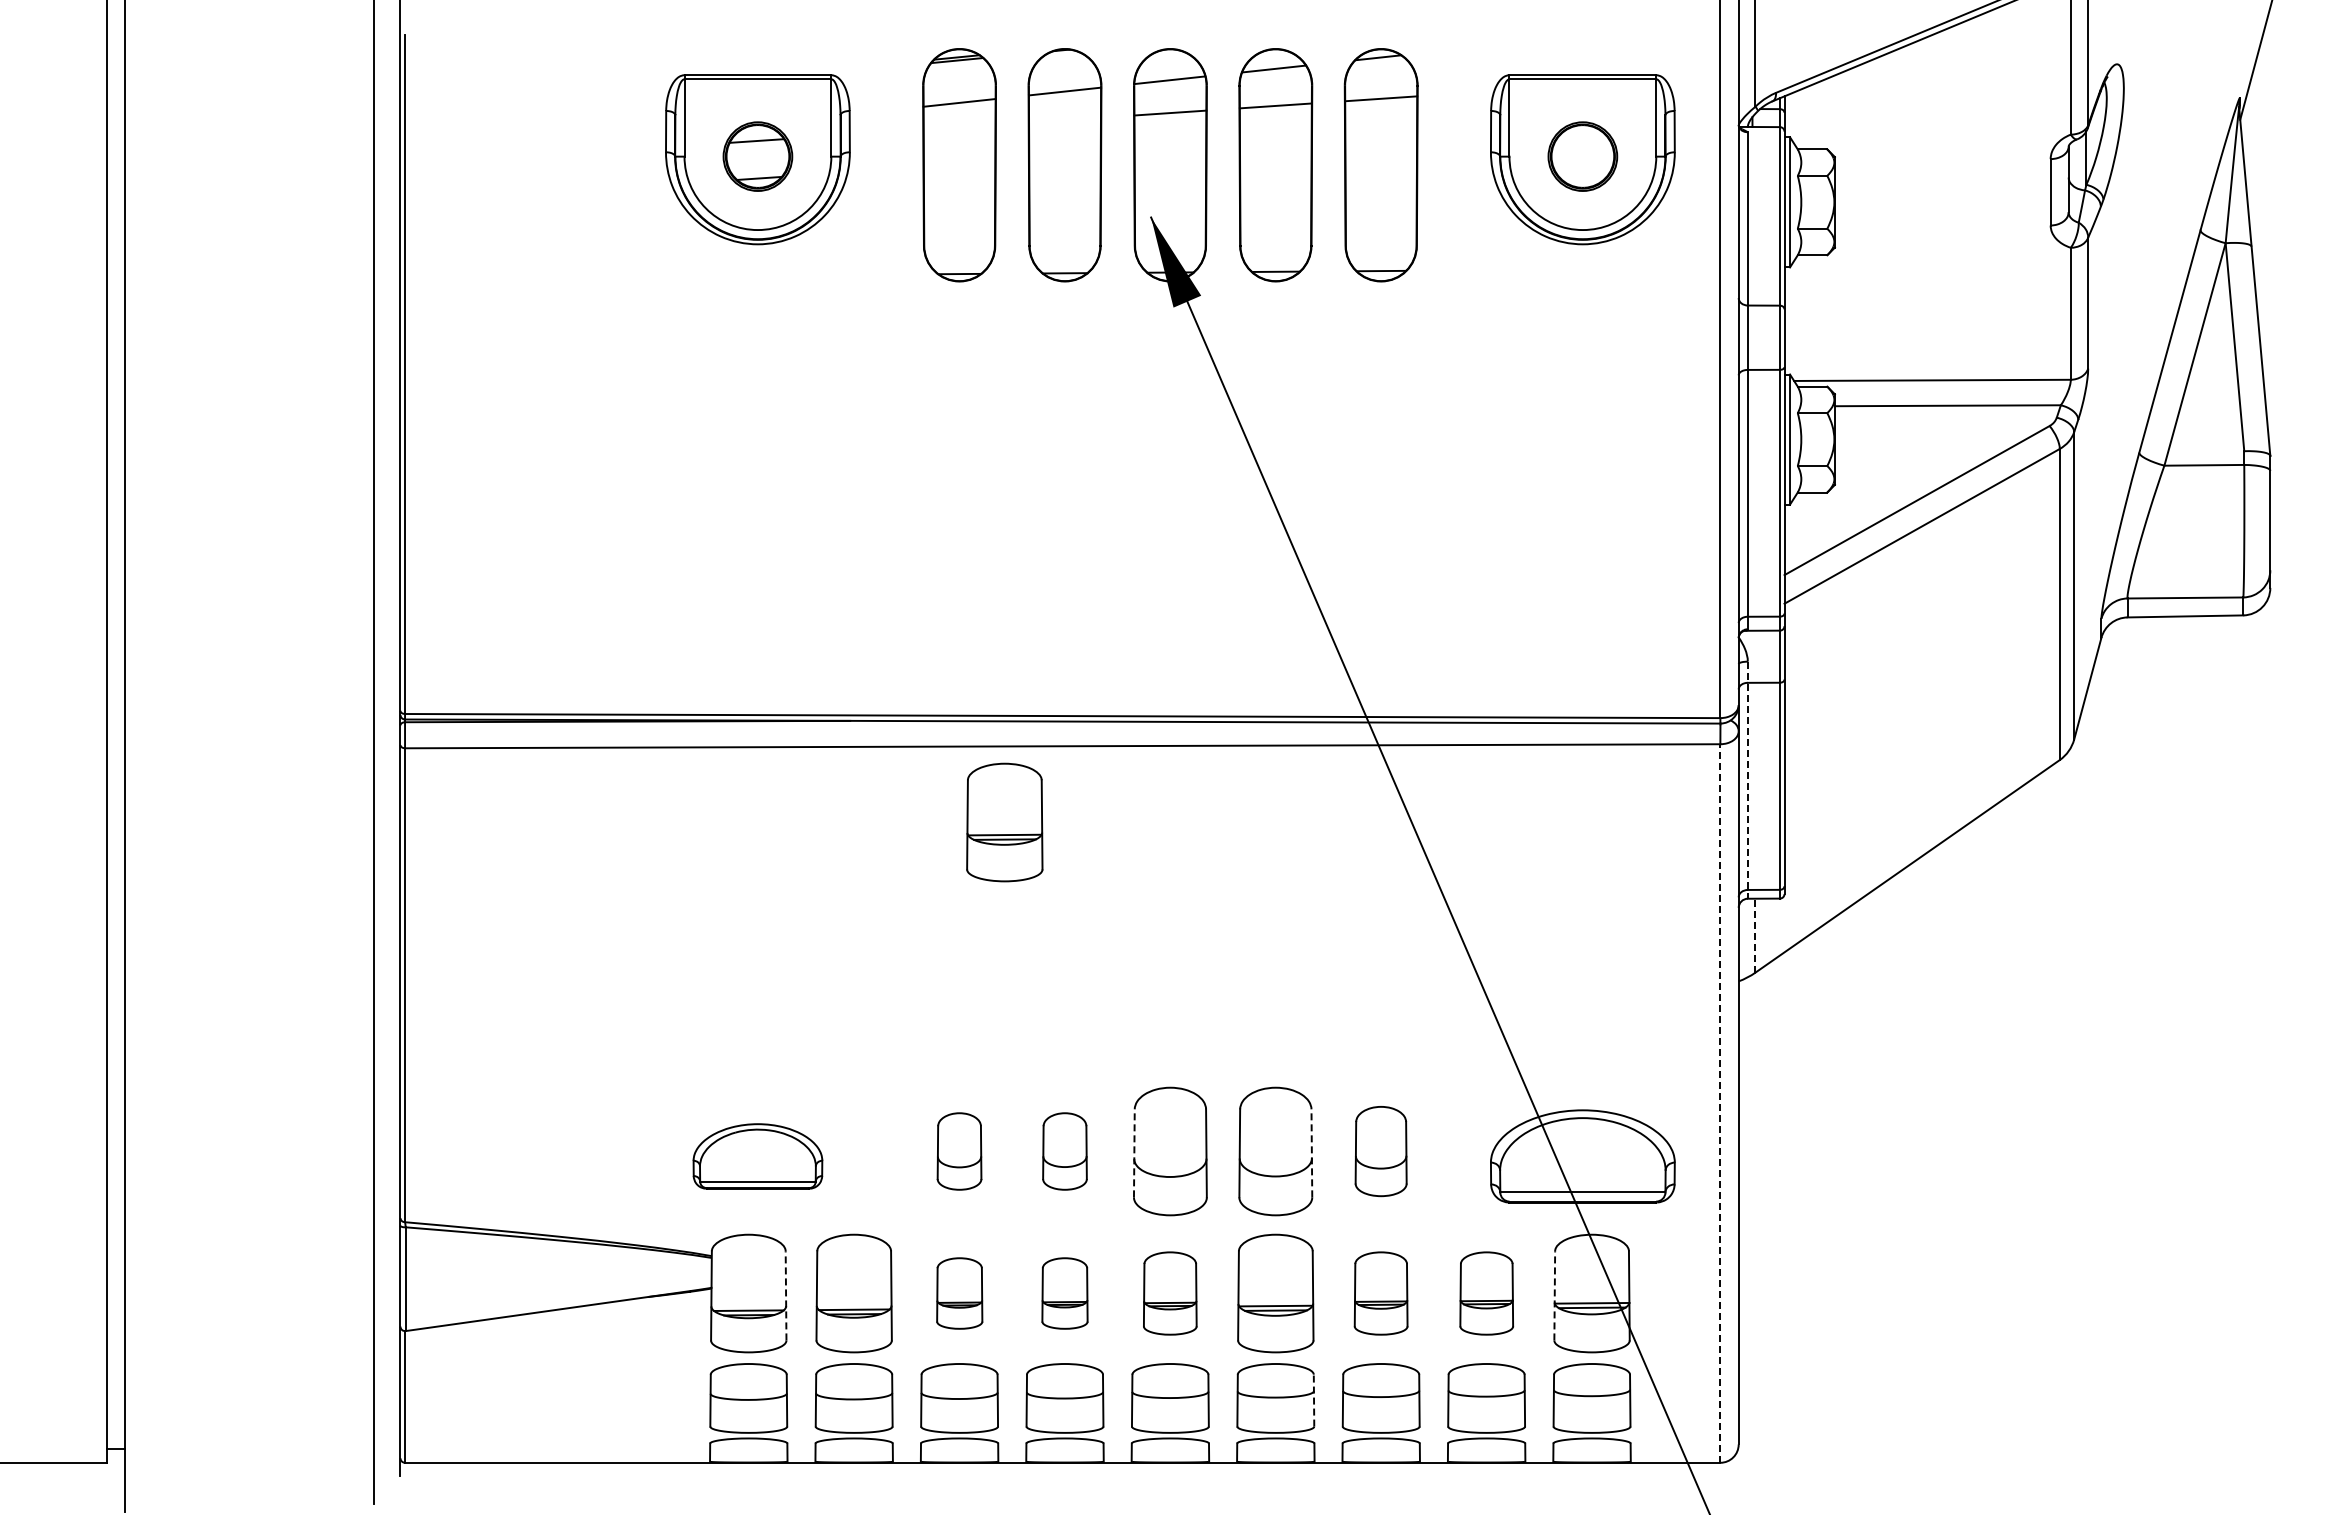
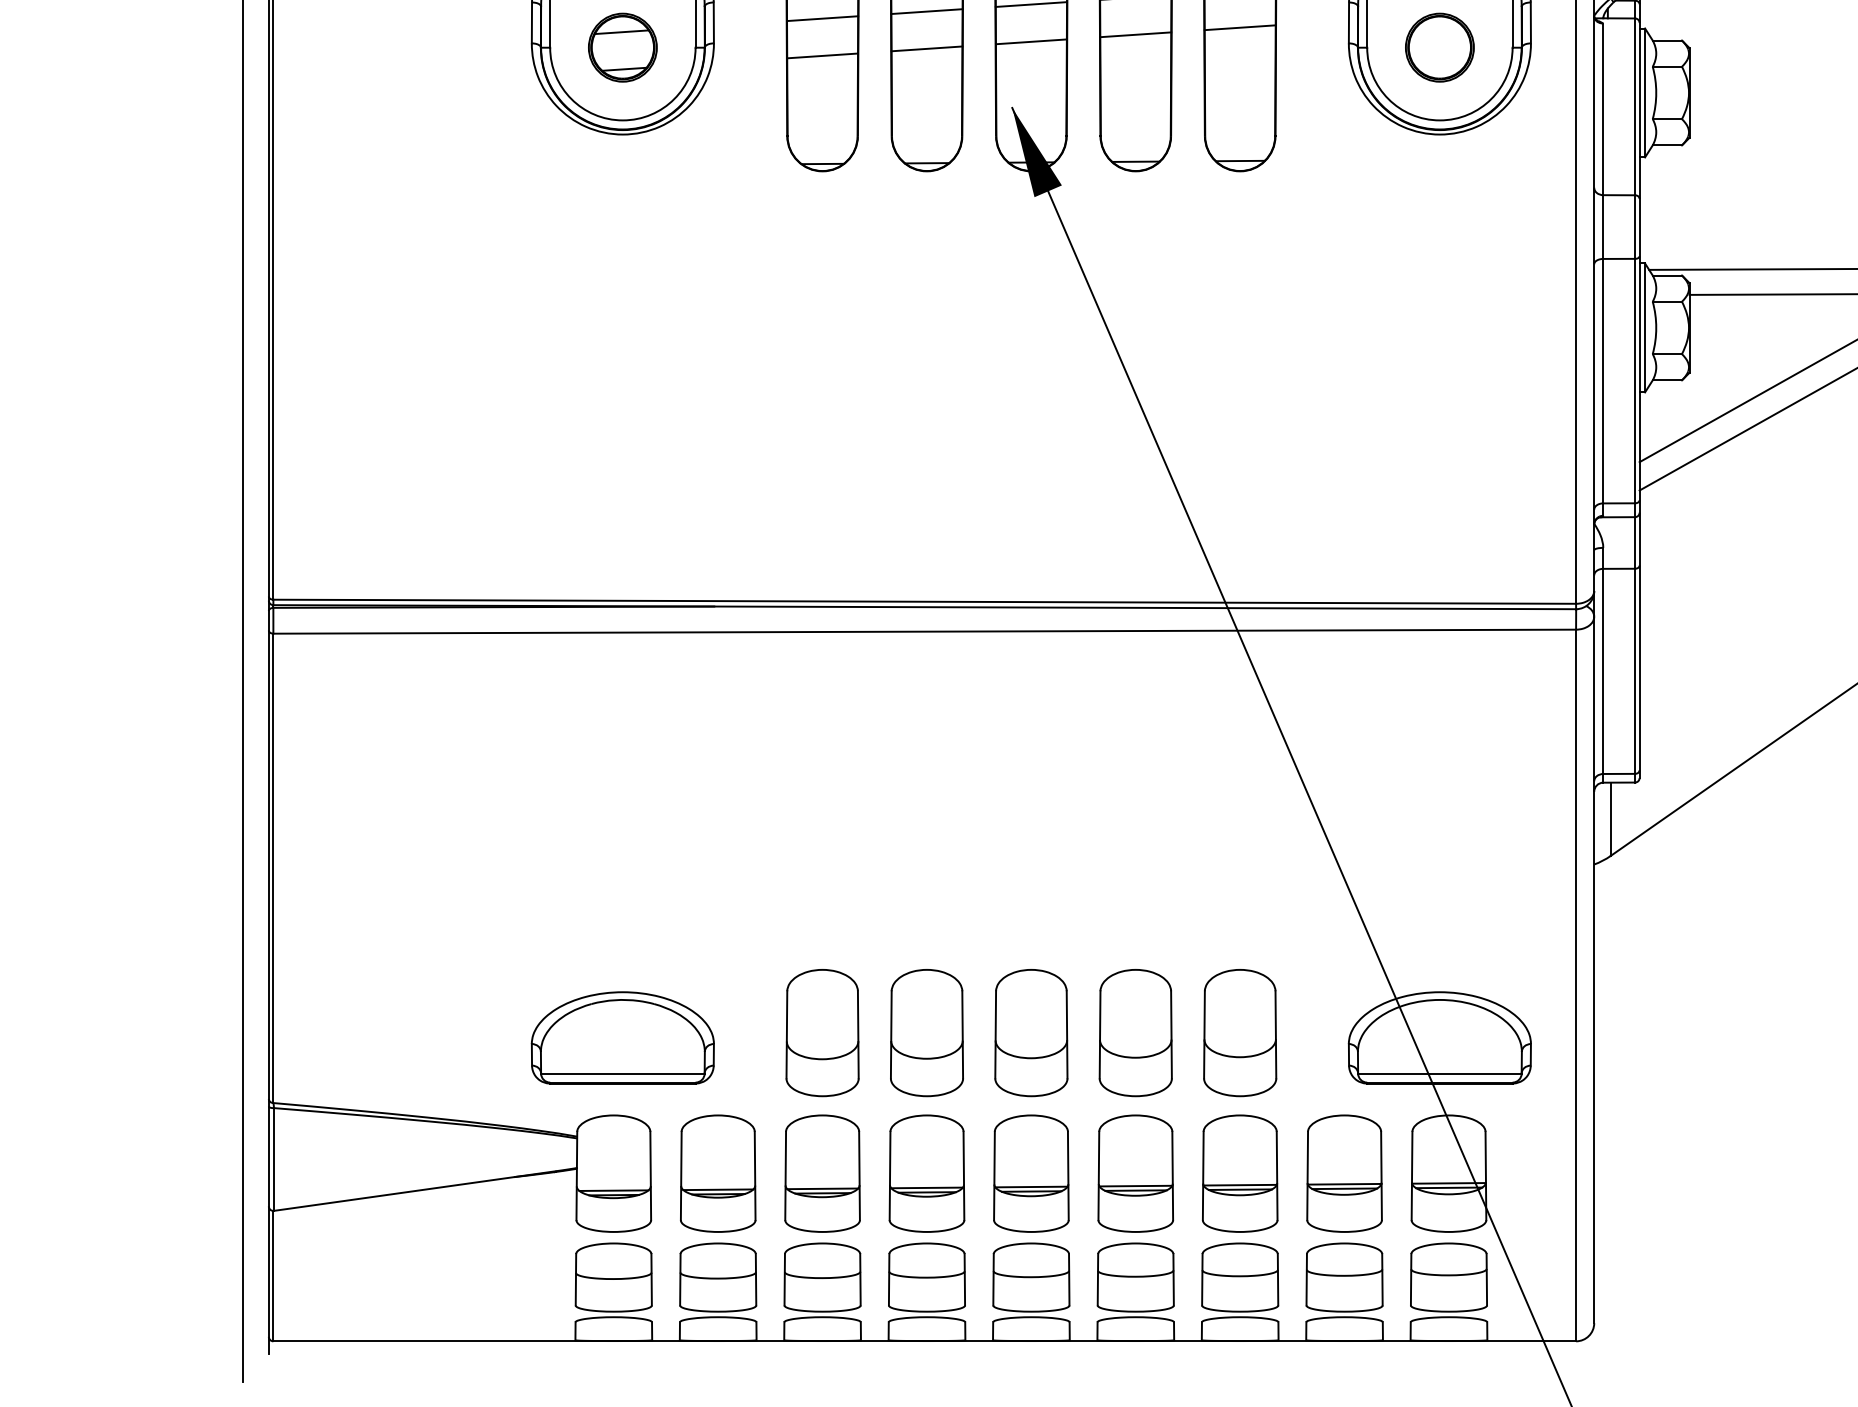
line: (1064, 119) -> (926, 10), added
line: (959, 126) -> (822, 17), added
line: (1381, 136) -> (1240, 27), added
line: (1275, 143) -> (1135, 34), added
line: (1170, 150) -> (1031, 41), added
line: (1064, 157) -> (926, 48), added
line: (959, 164) -> (822, 55), added
line: (1747, 780) -> (1602, 665), dashed -> solid
part: (1004, 822) -> (867, 707), removed
line: (1755, 935) -> (1610, 819), dashed -> solid
line: (1720, 1103) -> (1576, 985), dashed -> solid
part: (959, 1151) -> (822, 1033), size x1.67
part: (1064, 1151) -> (926, 1033), size x1.67
part: (1380, 1151) -> (1239, 1033), size x1.43
line: (1134, 1152) -> (995, 1034), dashed -> solid
line: (1311, 1152) -> (1171, 1034), dashed -> solid
part: (757, 1156) -> (622, 1037), size x1.43
part: (959, 1293) -> (822, 1173), size x1.67
part: (1064, 1293) -> (926, 1173), size x1.67
part: (1169, 1293) -> (1030, 1173), size x1.43
part: (1380, 1293) -> (1239, 1173), size x1.43
part: (1486, 1293) -> (1344, 1173), size x1.43
line: (786, 1295) -> (651, 1175), dashed -> solid
line: (1554, 1295) -> (1411, 1175), dashed -> solid
line: (1314, 1400) -> (1174, 1279), dashed -> solid

